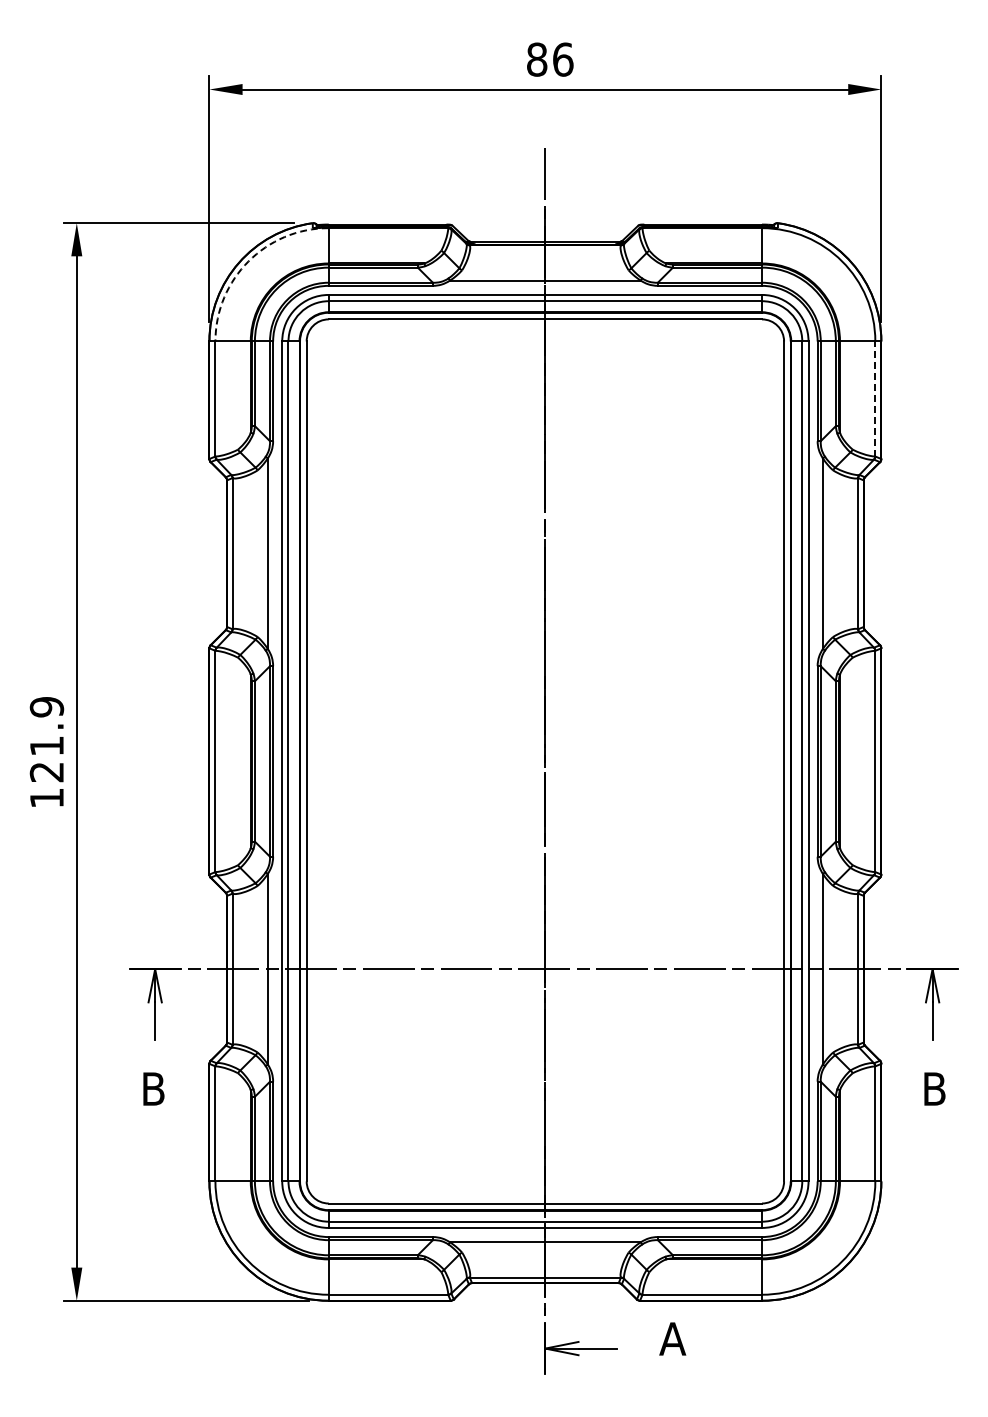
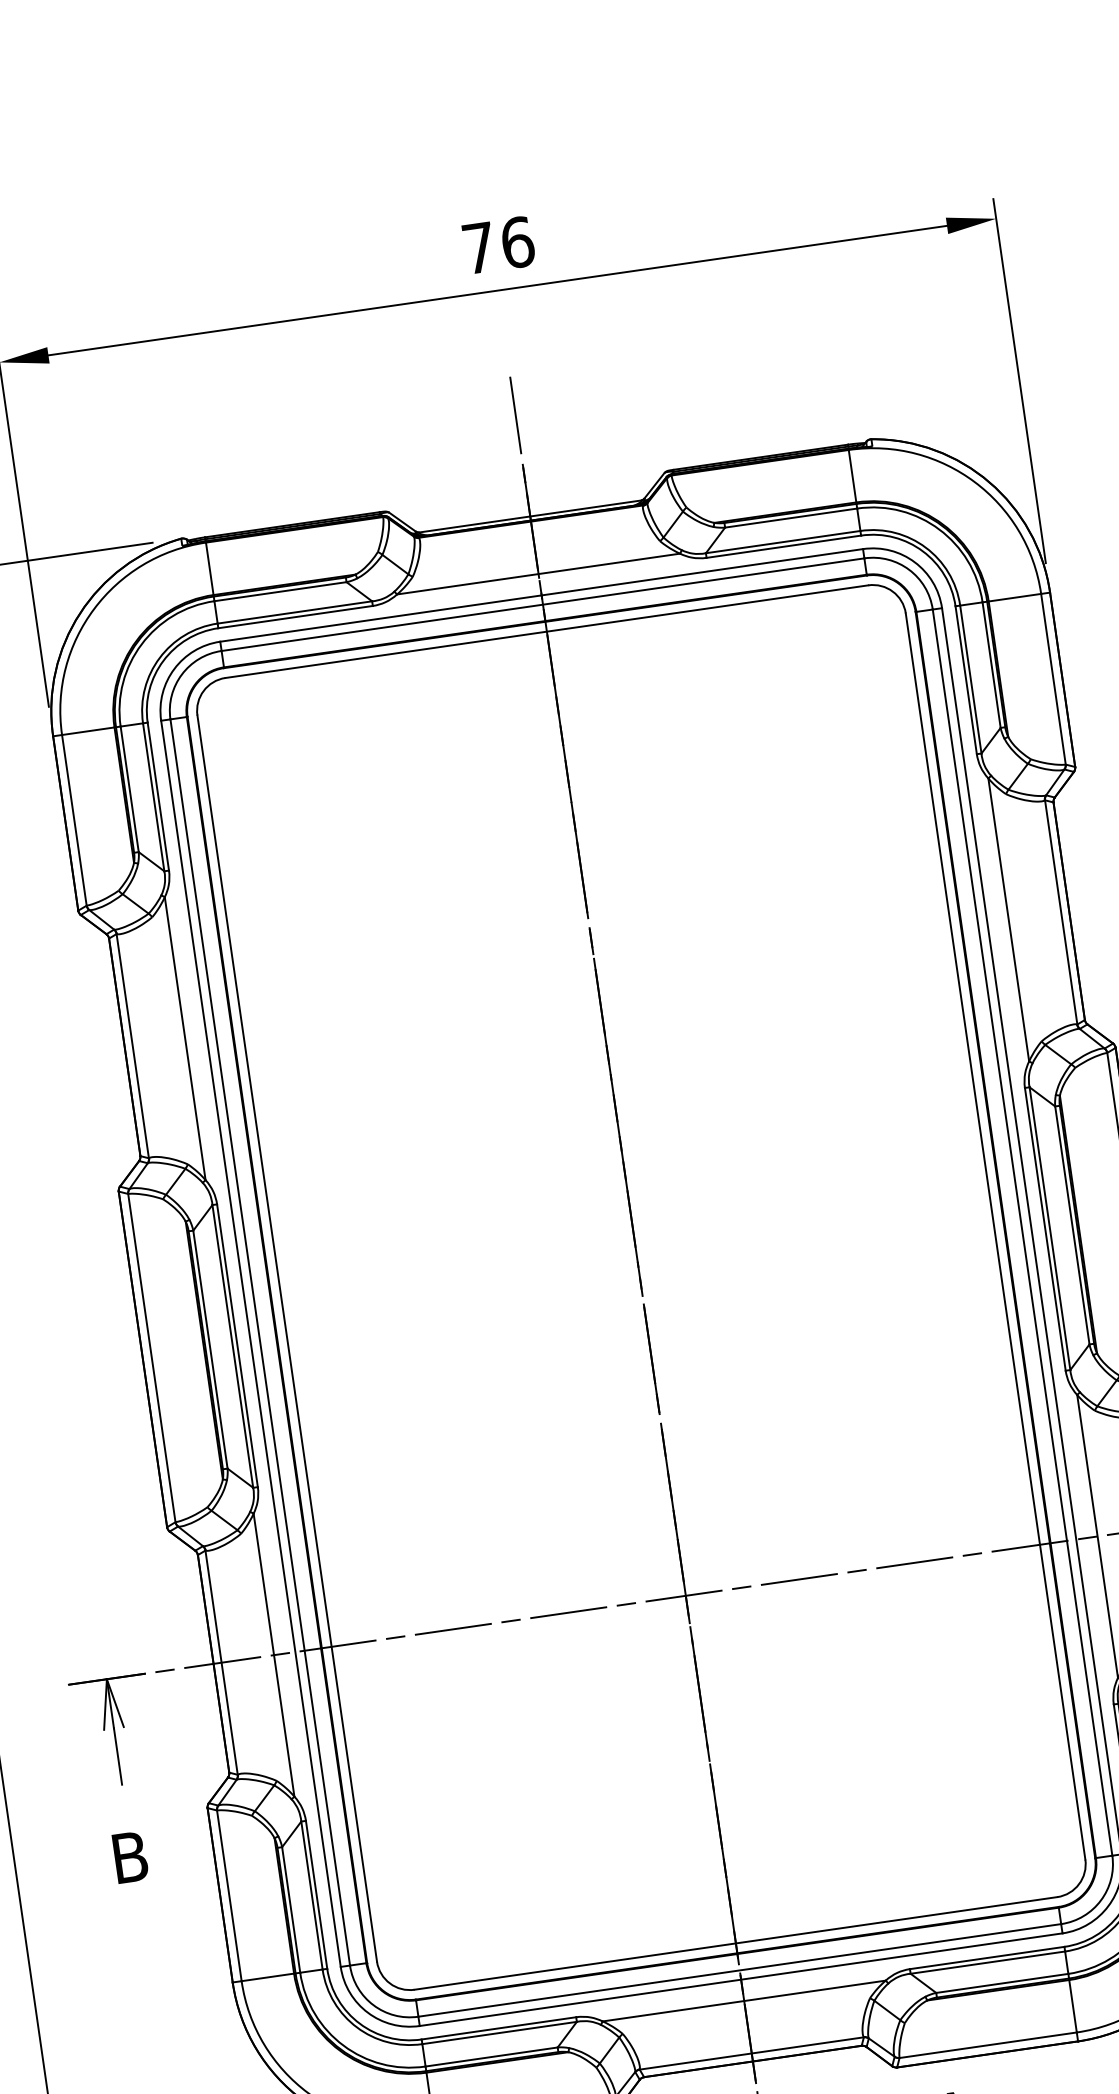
text: (537, 59) -> (479, 247), 86 -> 76
arc: (248, 261) -> (94, 609), dashed -> solid
line: (875, 399) -> (1053, 679), dashed -> solid

